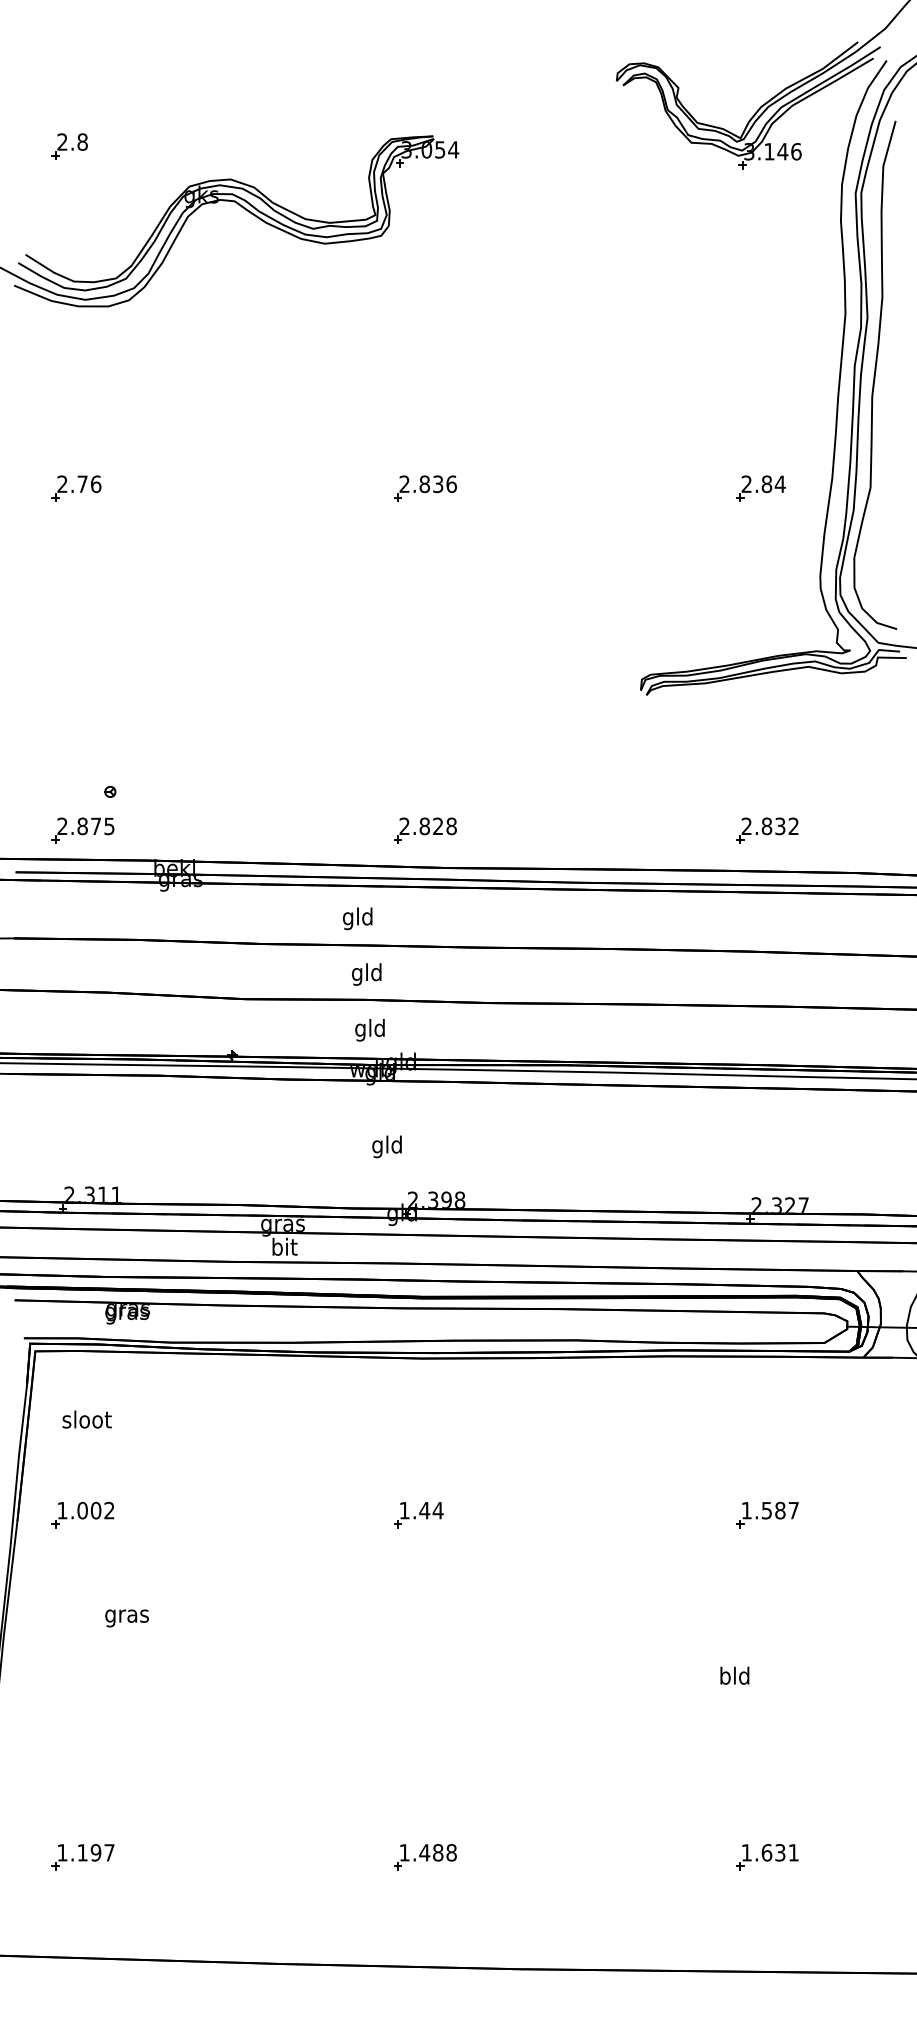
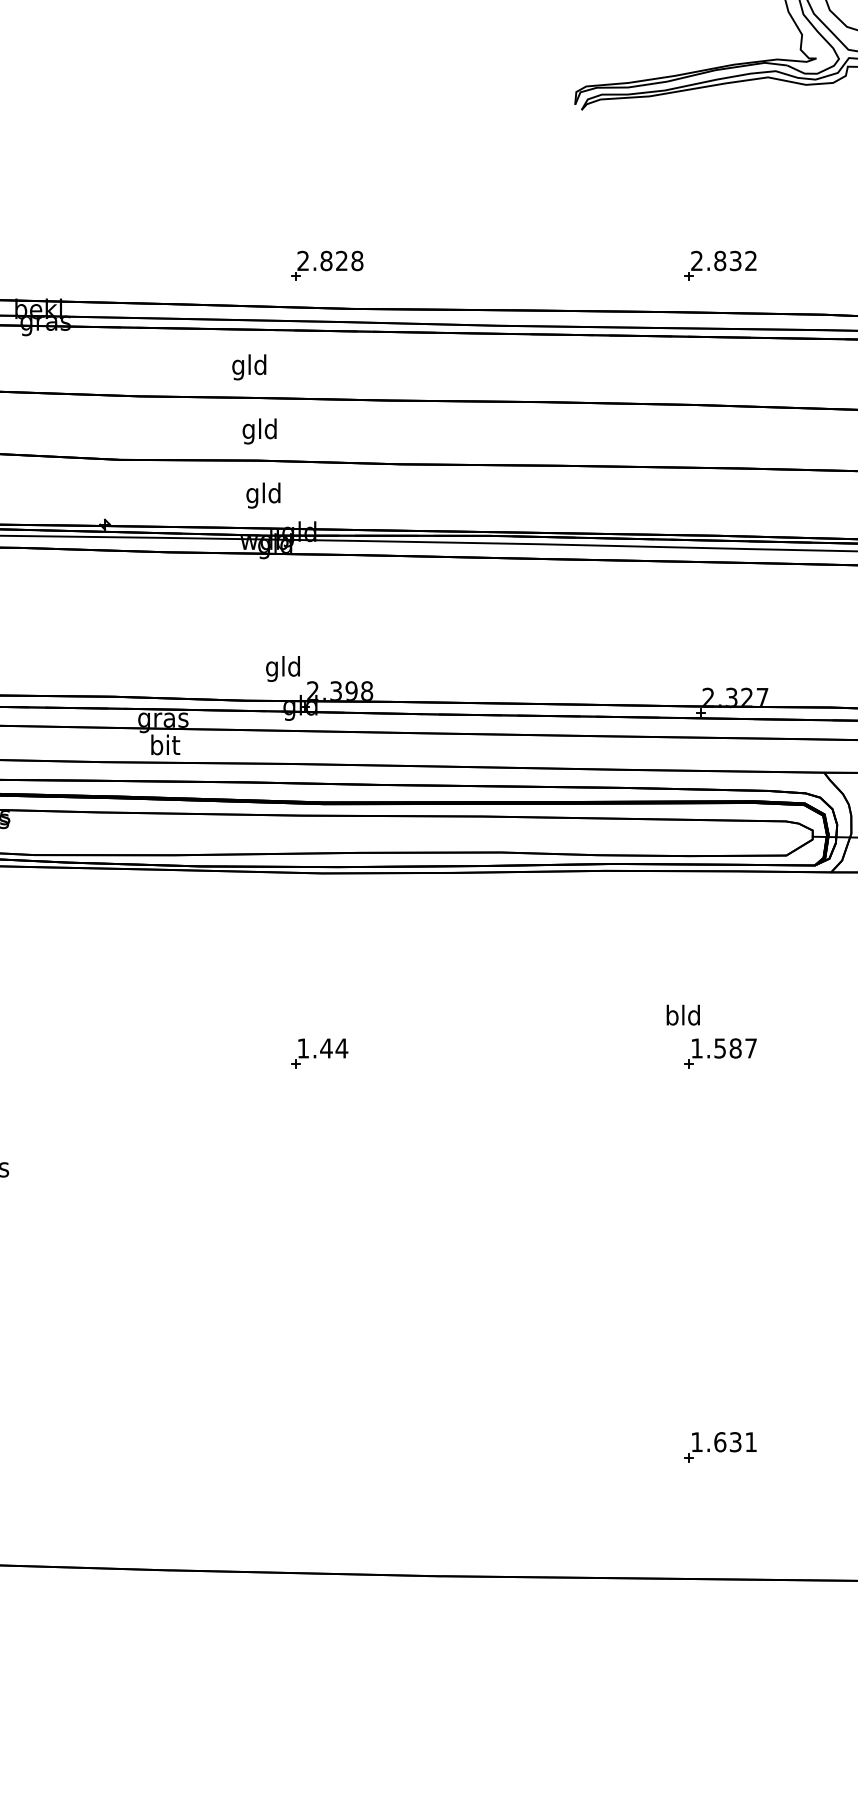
text: (386, 1146) -> (282, 668), moved
text: (734, 1675) -> (682, 1014), moved
part: (425, 1857) -> (327, 1447), removed

